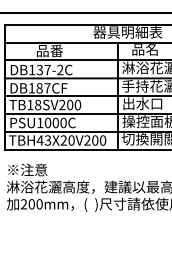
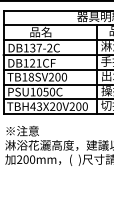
text: (56, 50) -> (46, 31), 品番 -> 品名
text: (43, 88) -> (35, 63), DB187CF -> DB121CF
text: (55, 122) -> (45, 91), PSU1000C -> PSU1050C

